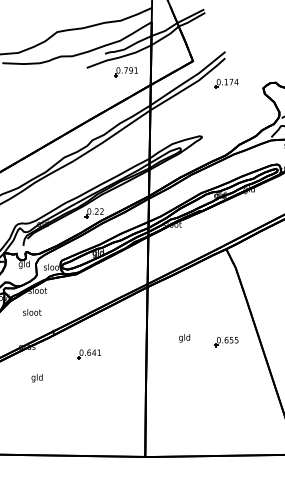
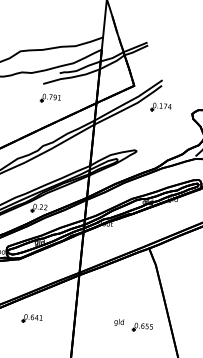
part: (125, 72) -> (50, 98), moved
text: (184, 338) -> (119, 322), moved
part: (88, 354) -> (31, 318), moved

